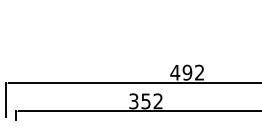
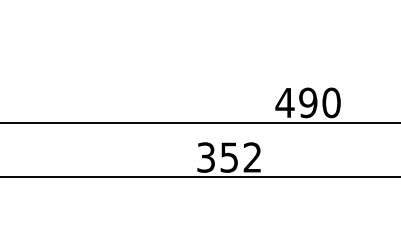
text: (199, 72) -> (331, 102), 492 -> 490

